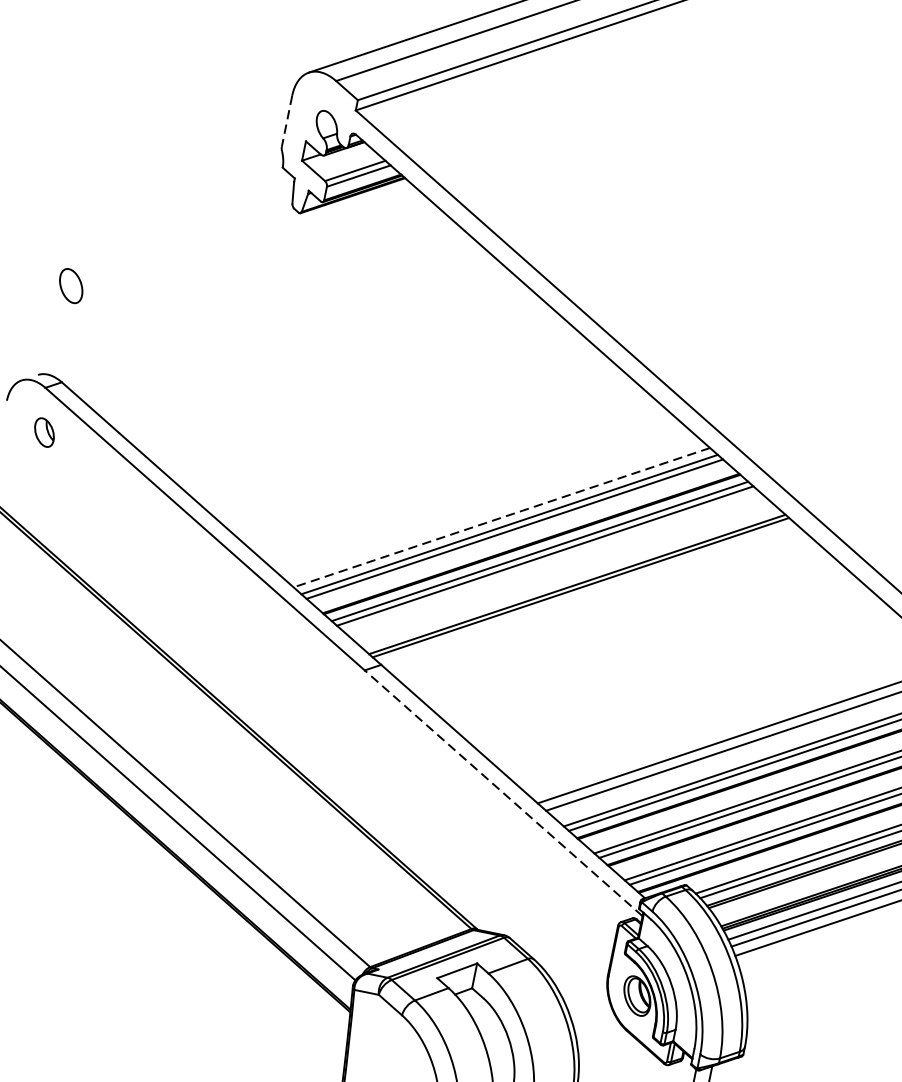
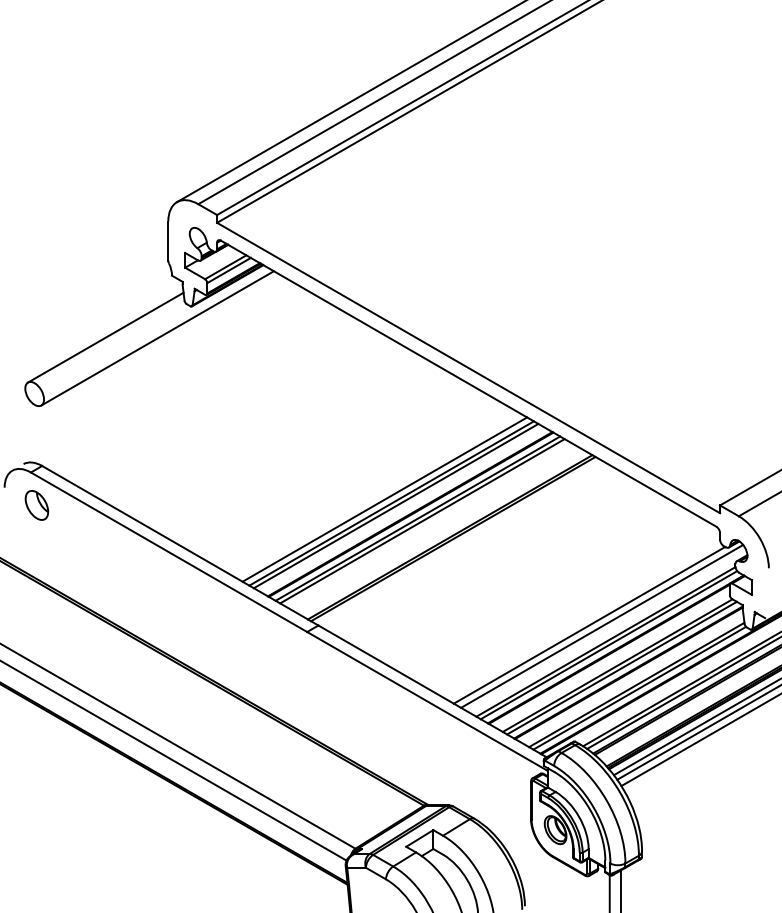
line: (287, 121) -> (168, 241), dashed -> solid
line: (179, 230) -> (105, 337), added
line: (246, 246) -> (157, 338), added
part: (43, 432) -> (36, 505), size x1.43
line: (501, 517) -> (384, 499), dashed -> solid
line: (503, 793) -> (427, 701), dashed -> solid

